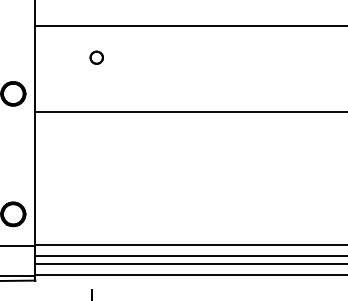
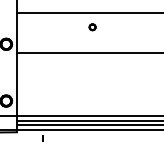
part: (96, 58) -> (92, 27), moved

